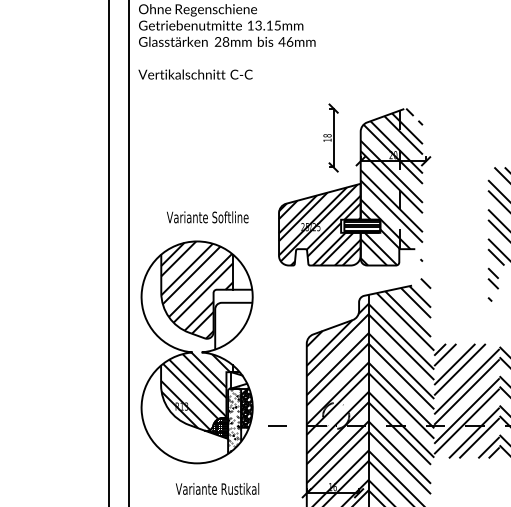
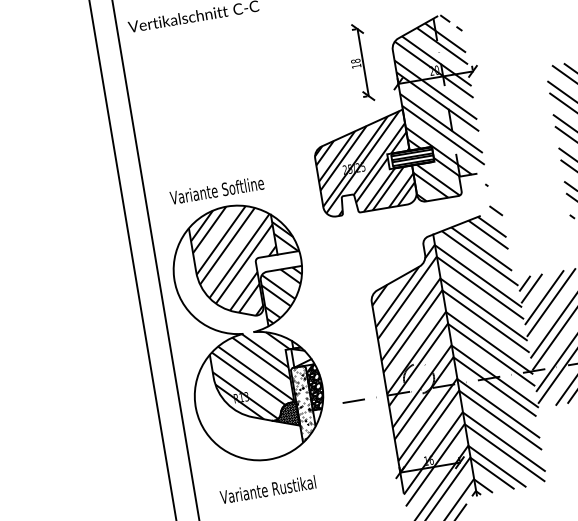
text: (207, 217) -> (216, 190), moved
hatch: (242, 275) -> (285, 236), added
hatch: (233, 324) -> (284, 294), added
text: (217, 488) -> (267, 489), moved

